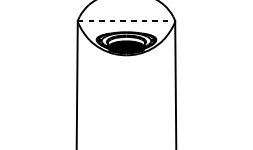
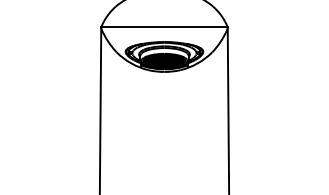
line: (126, 20) -> (164, 26), dashed -> solid

